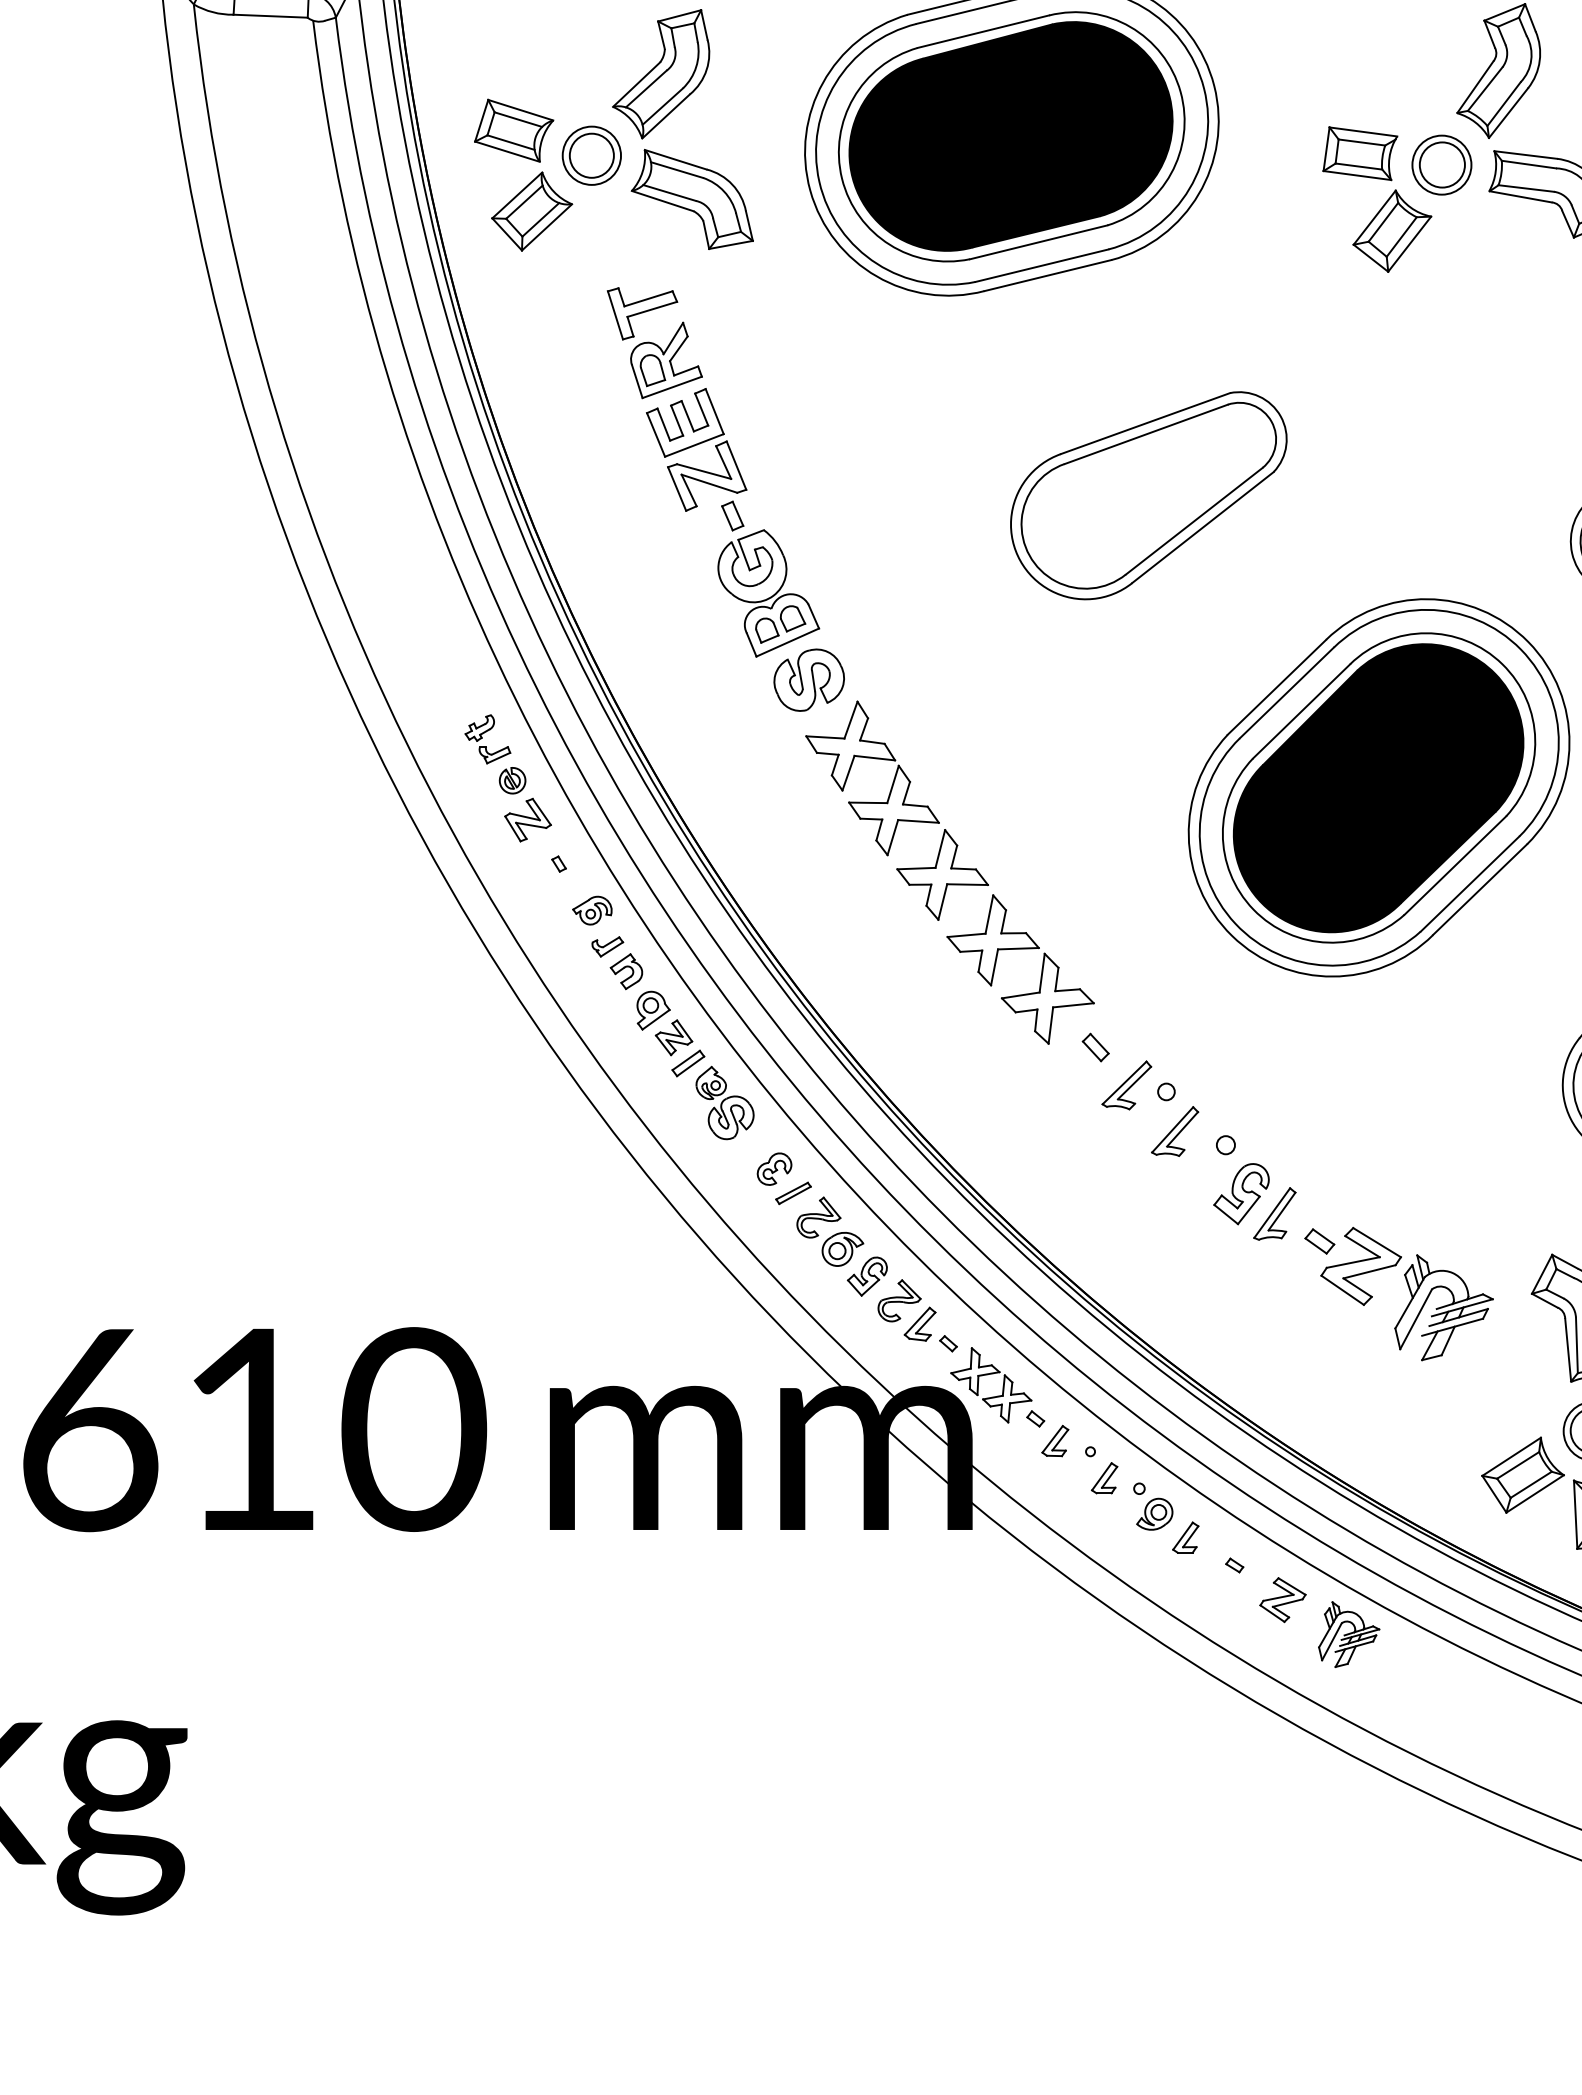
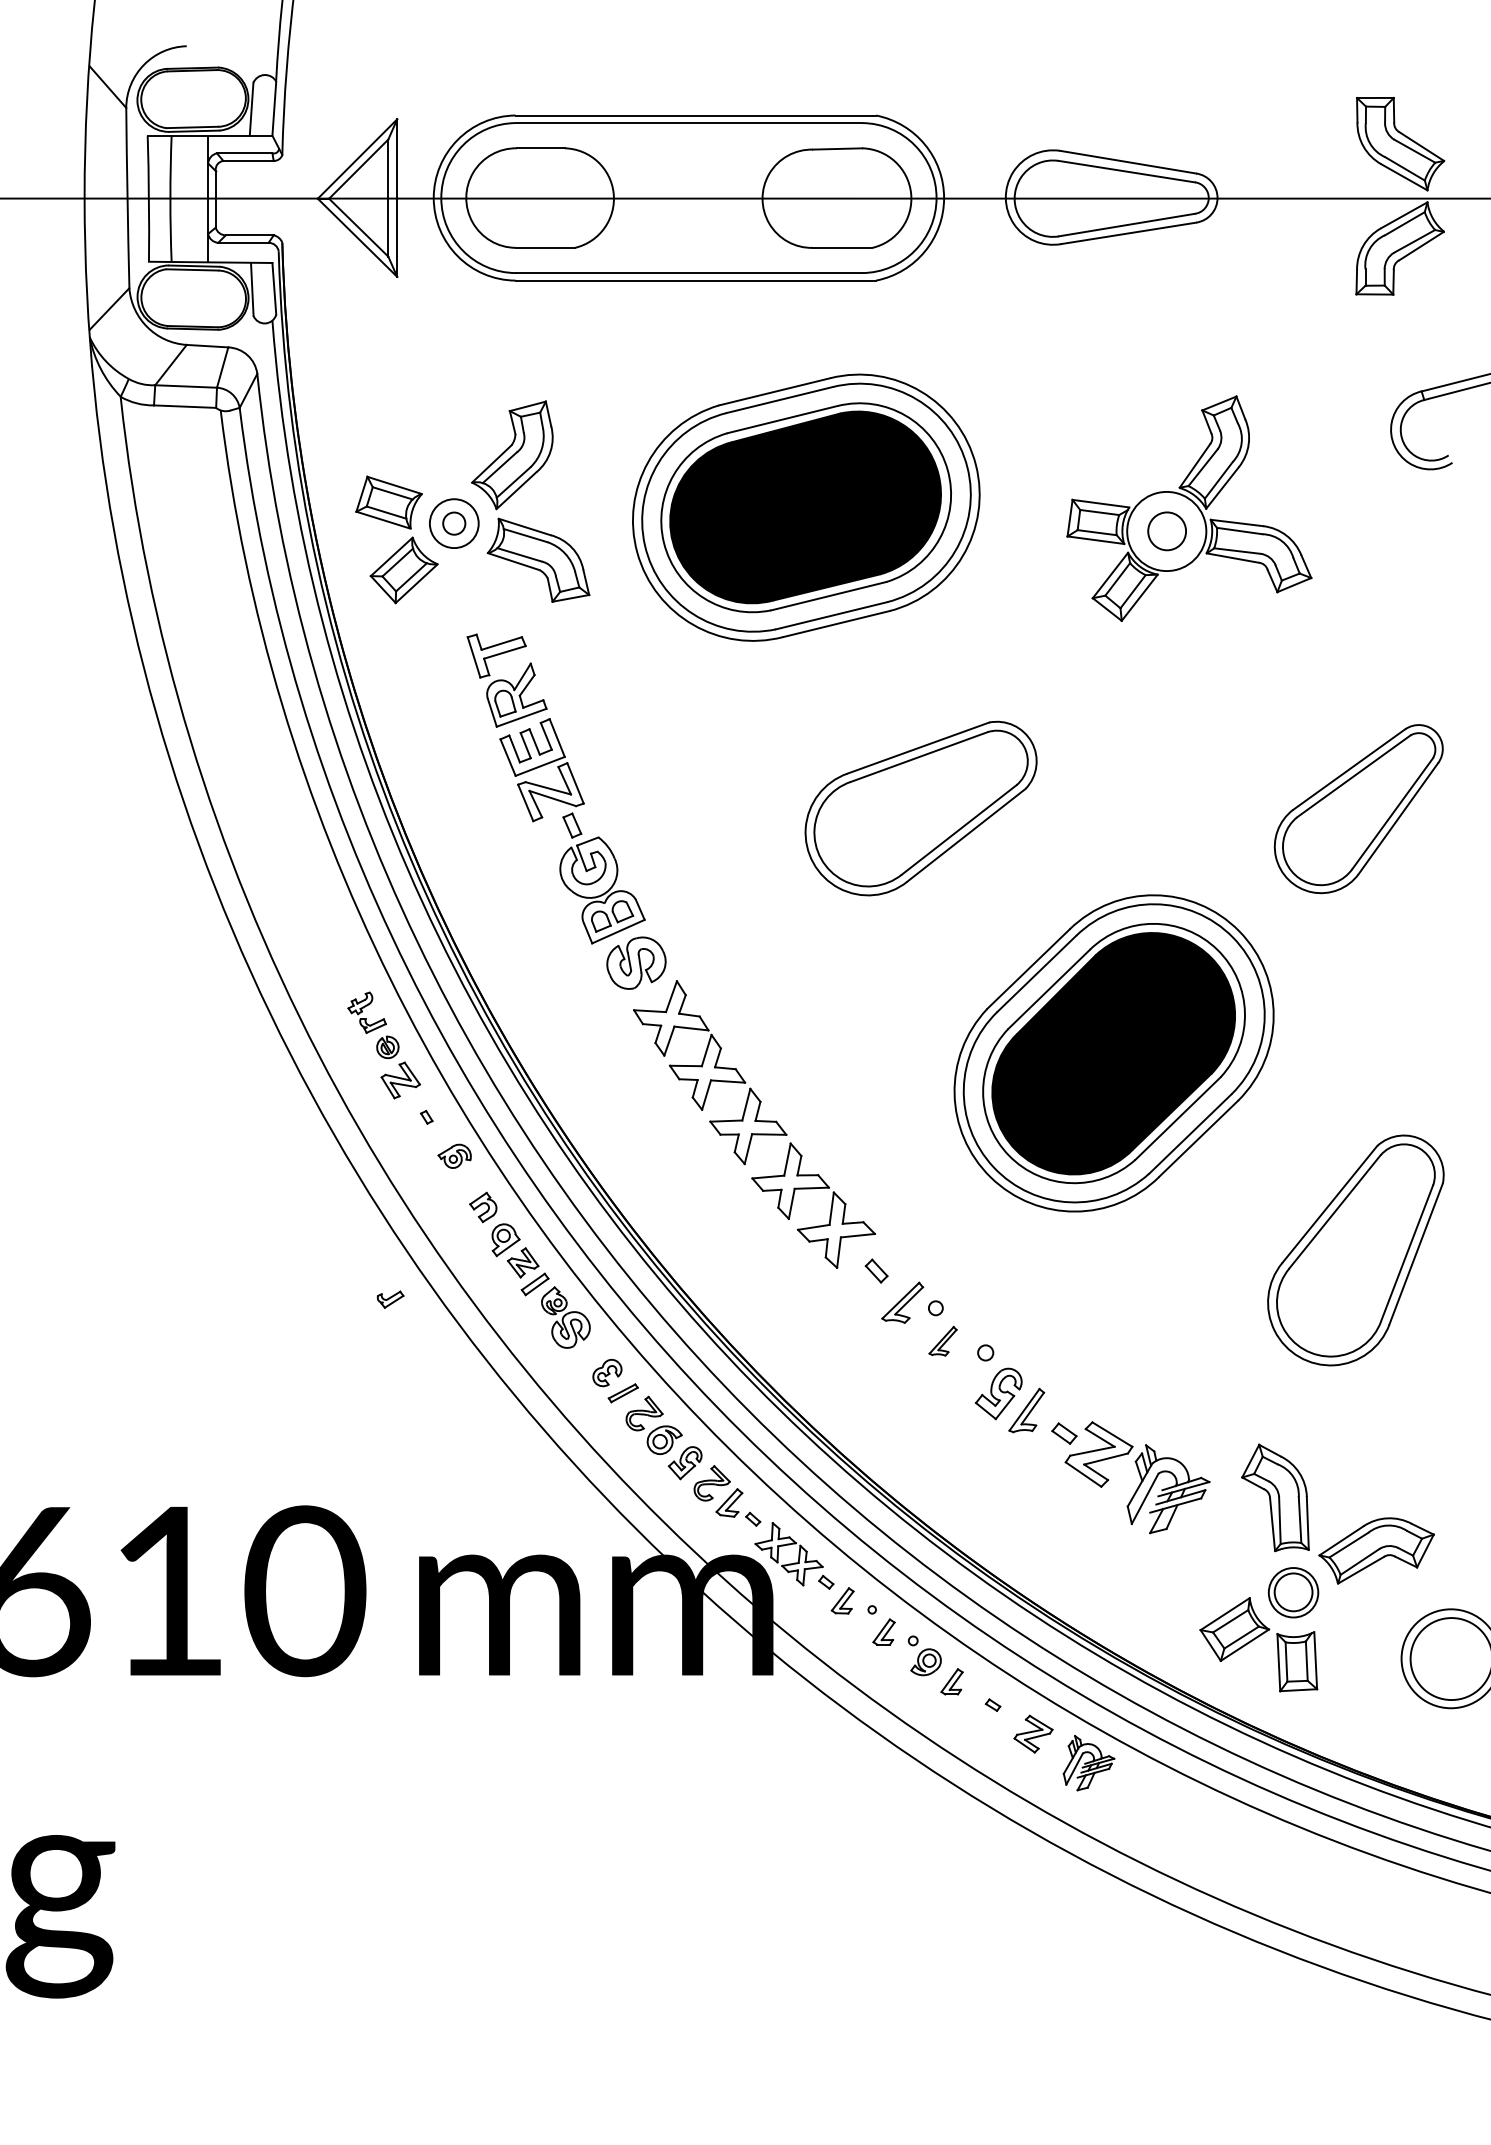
circle: (590, 155) -> (453, 523), size x0.6
circle: (1441, 165) -> (1166, 531), size x1.6
part: (607, 946) -> (390, 1299), moved
part: (1174, 1130) -> (942, 1340), size x0.7

